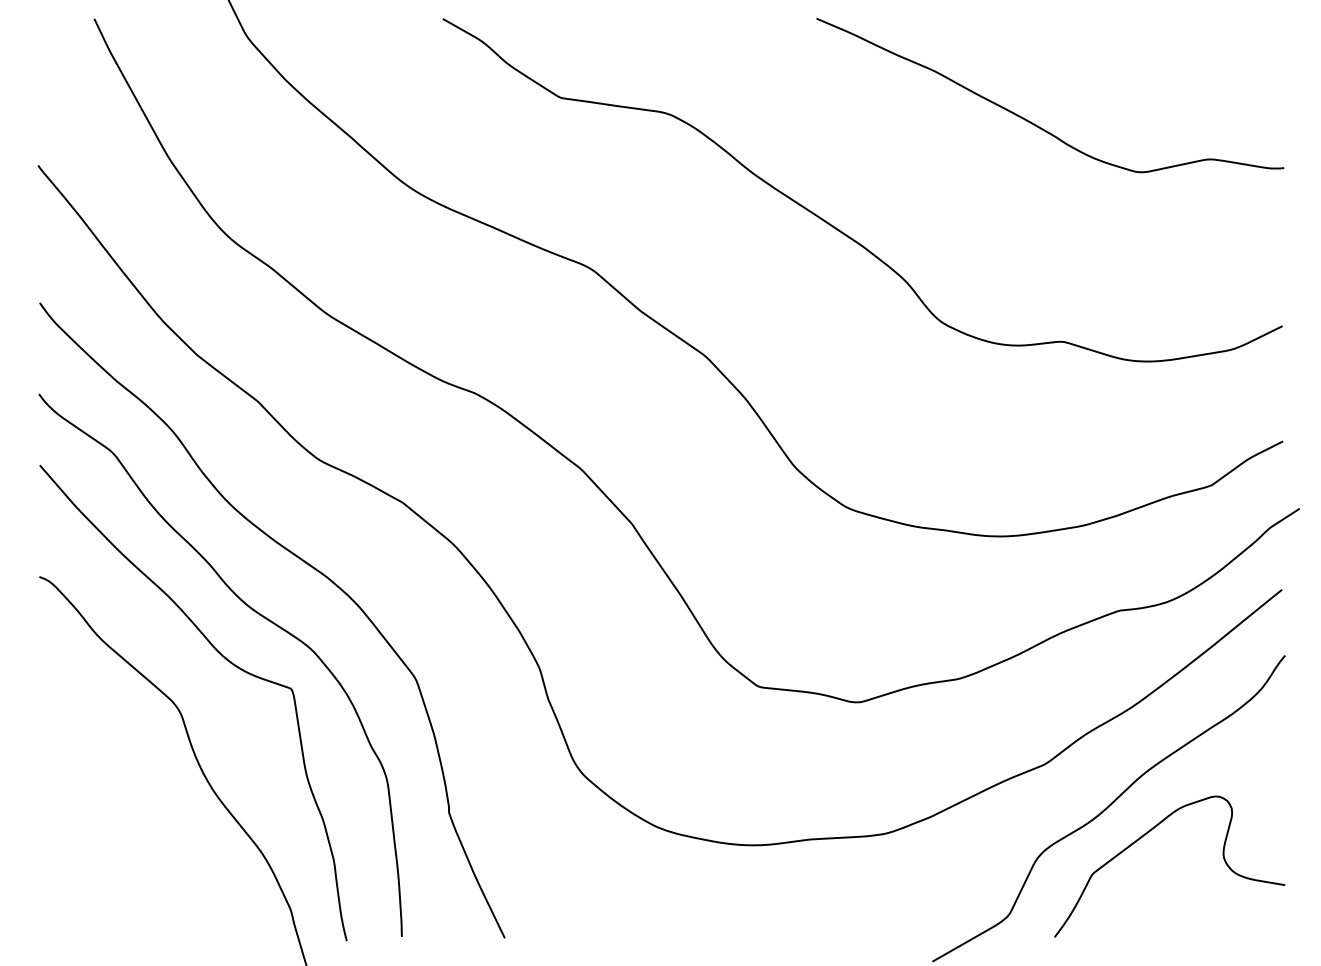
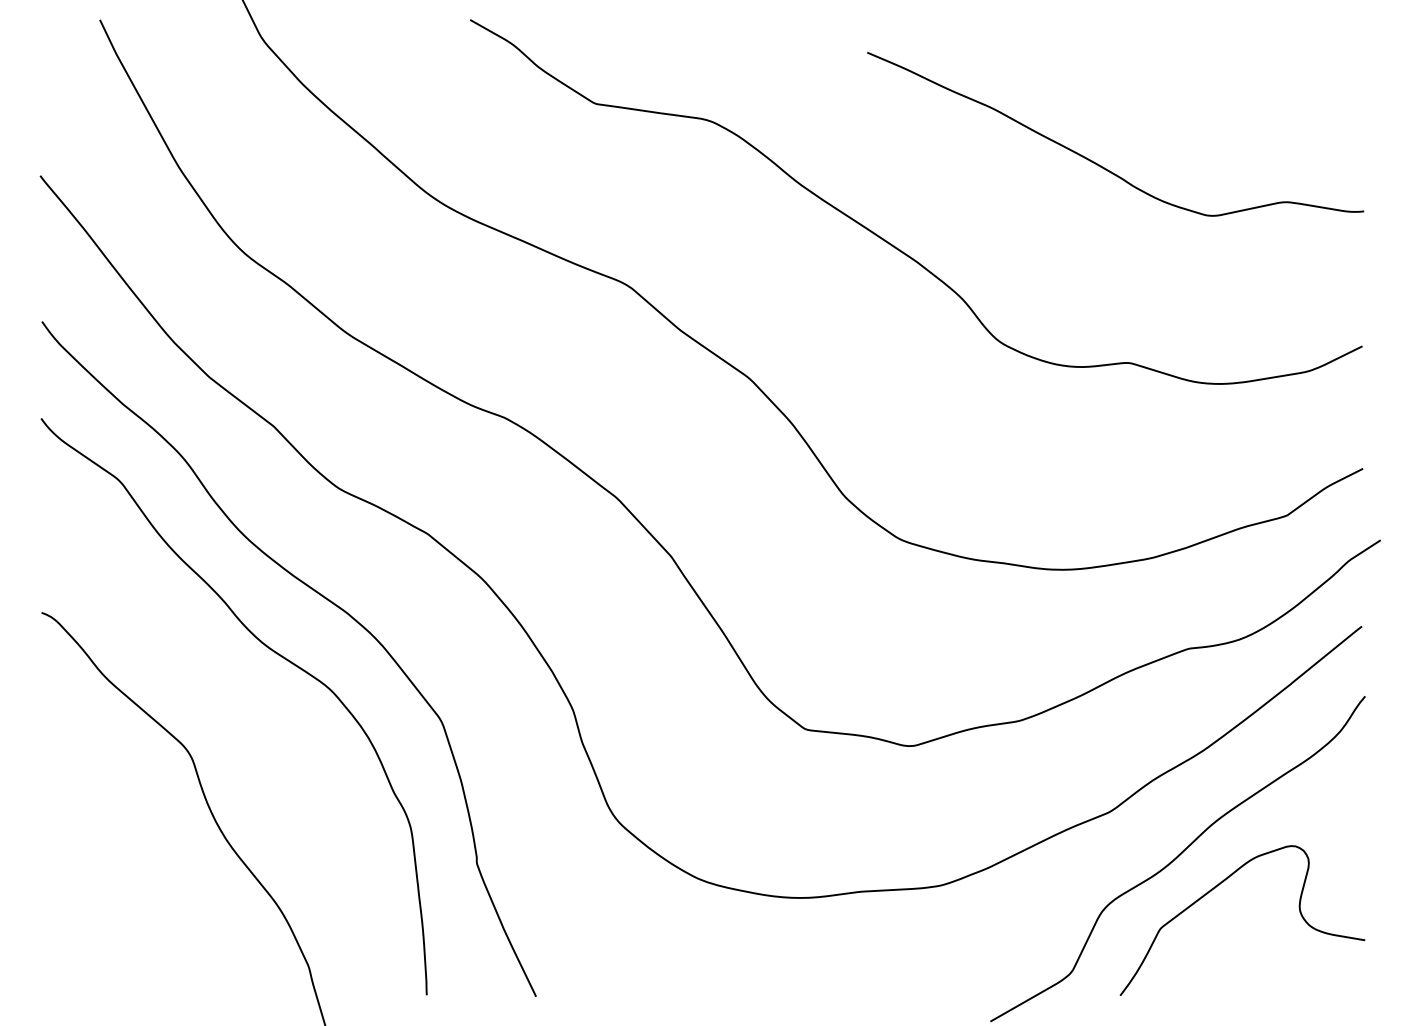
curve: (1032, 122) -> (1096, 162), moved
curve: (227, 661) -> (241, 702), removed

